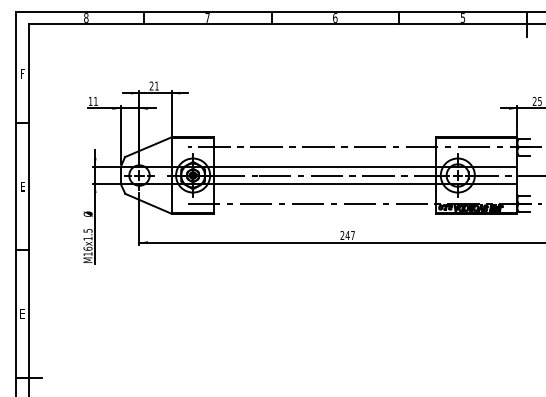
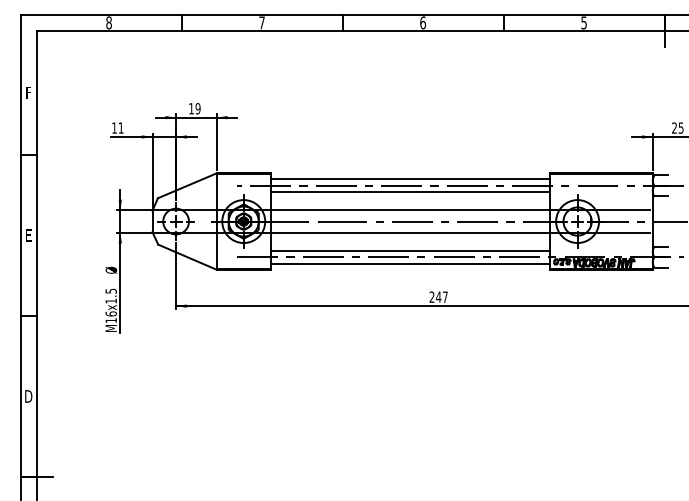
text: (154, 85) -> (194, 108), 21 -> 19
line: (324, 142) -> (409, 179), added
line: (324, 152) -> (409, 192), added
line: (324, 198) -> (409, 250), added
line: (324, 208) -> (409, 263), added
text: (22, 314) -> (28, 396), E -> D

